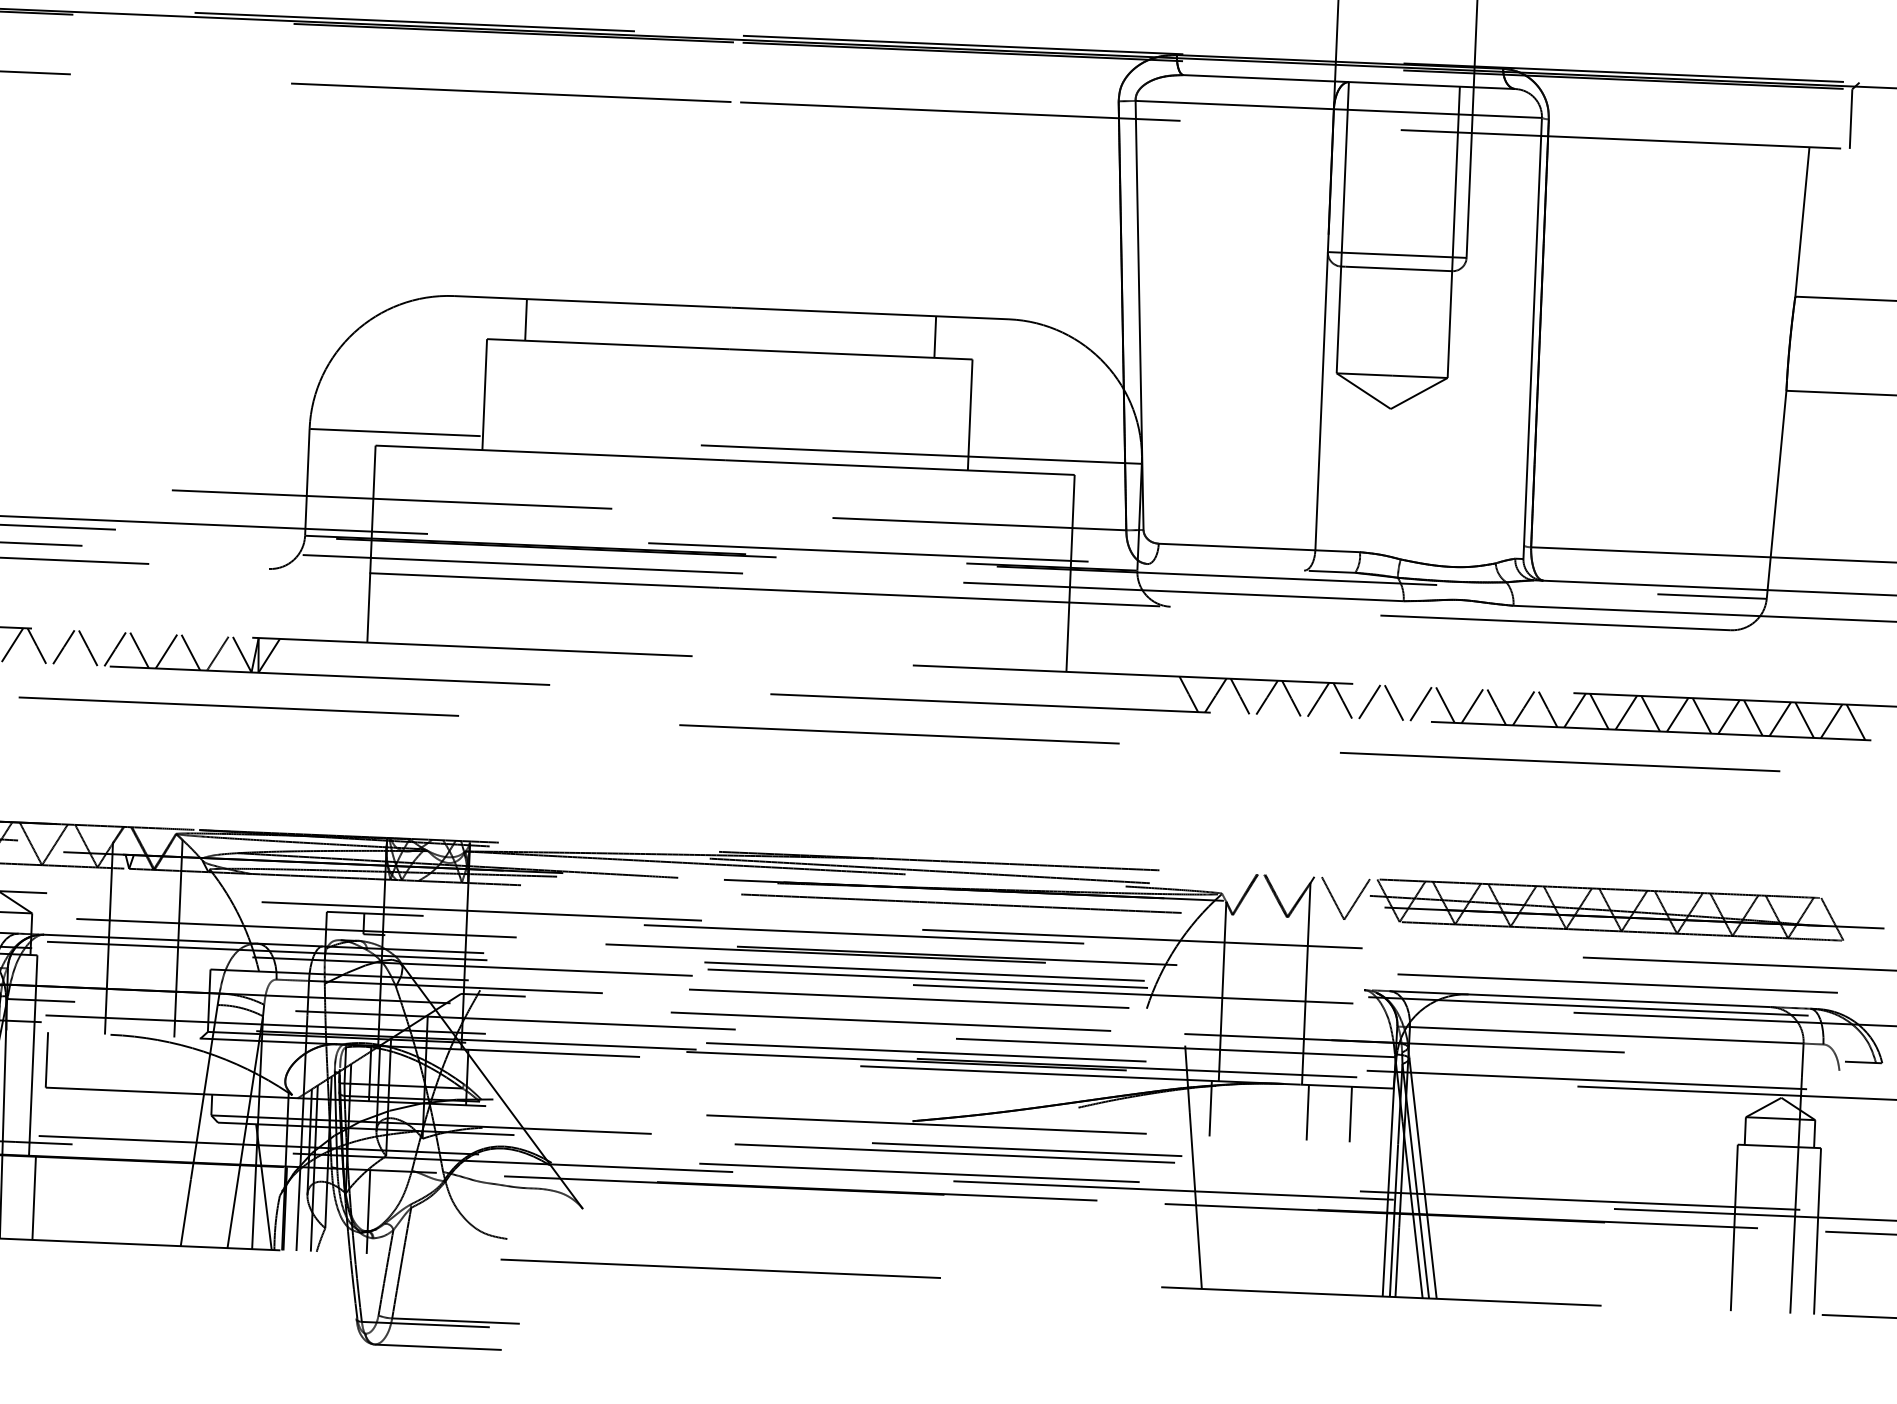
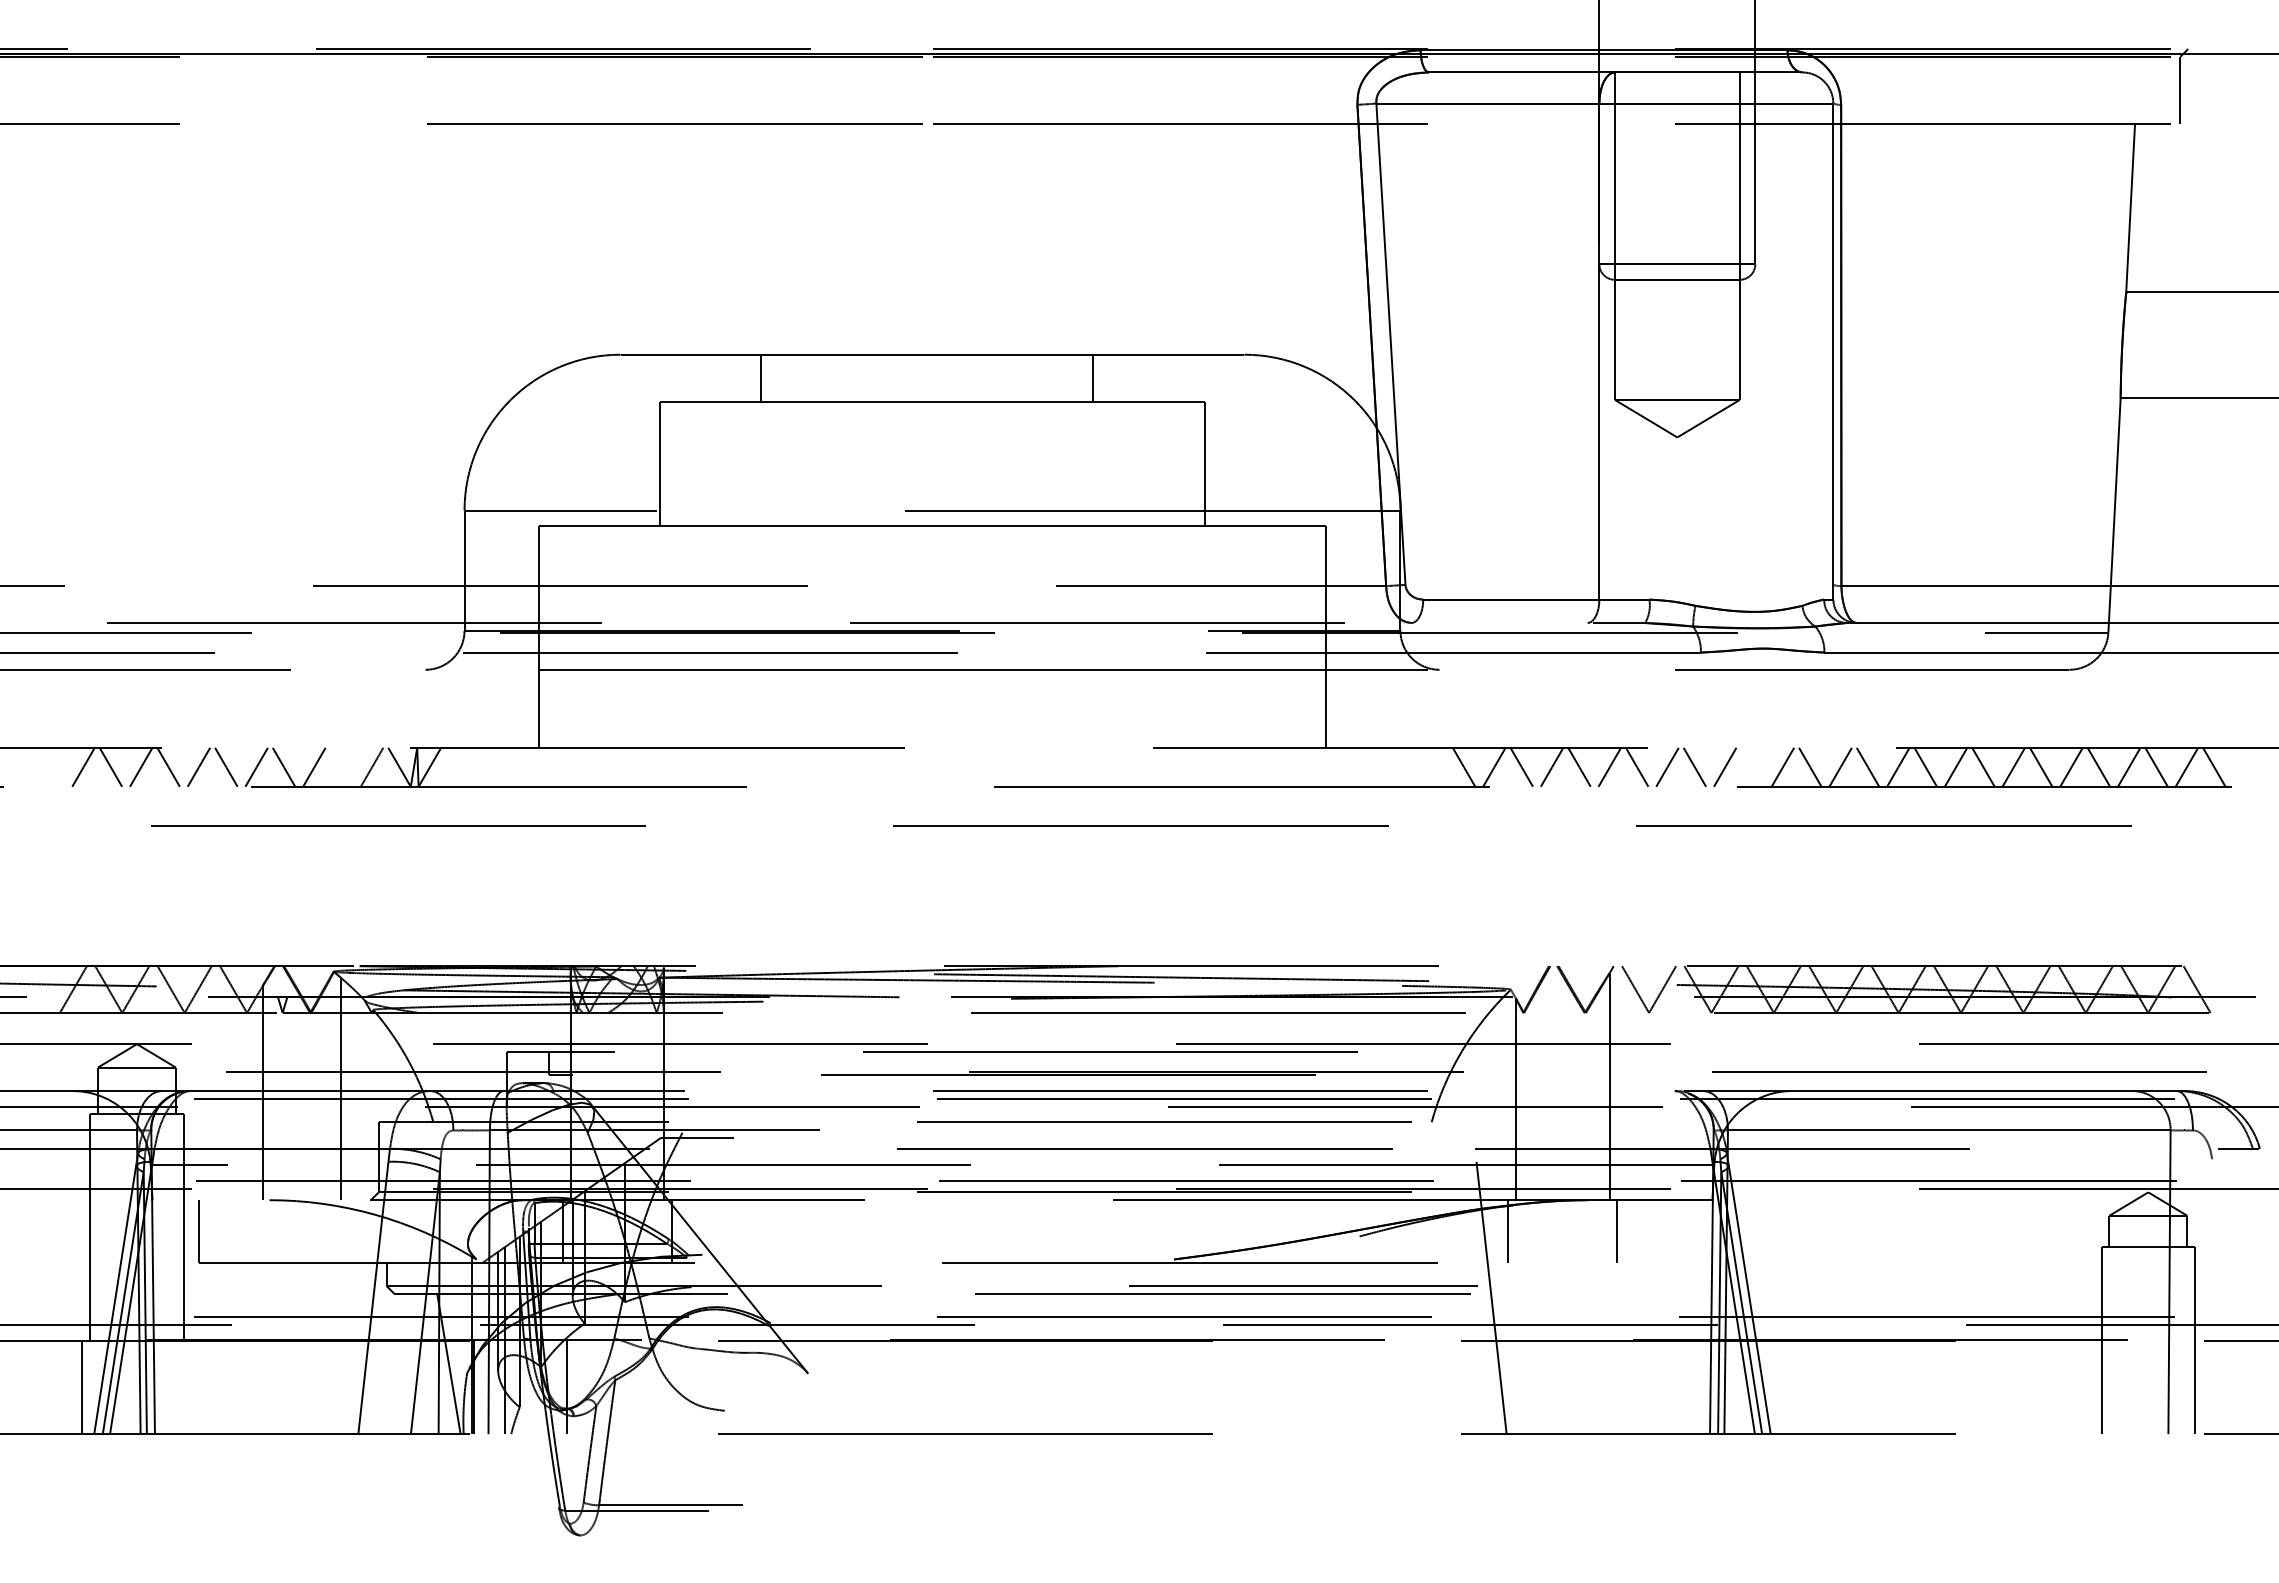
line: (526, 319) -> (761, 377), moved
line: (935, 336) -> (1092, 377), moved
line: (190, 651) -> (341, 766), removed
line: (1445, 704) -> (1752, 766), removed
line: (1350, 1114) -> (1665, 1231), removed
line: (34, 1198) -> (191, 1387), removed
line: (437, 1347) -> (651, 1535), removed

